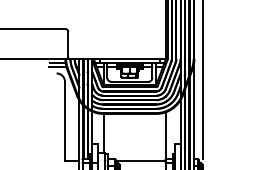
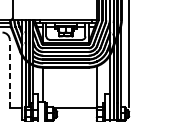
line: (65, 120) -> (10, 73), solid -> dashed

